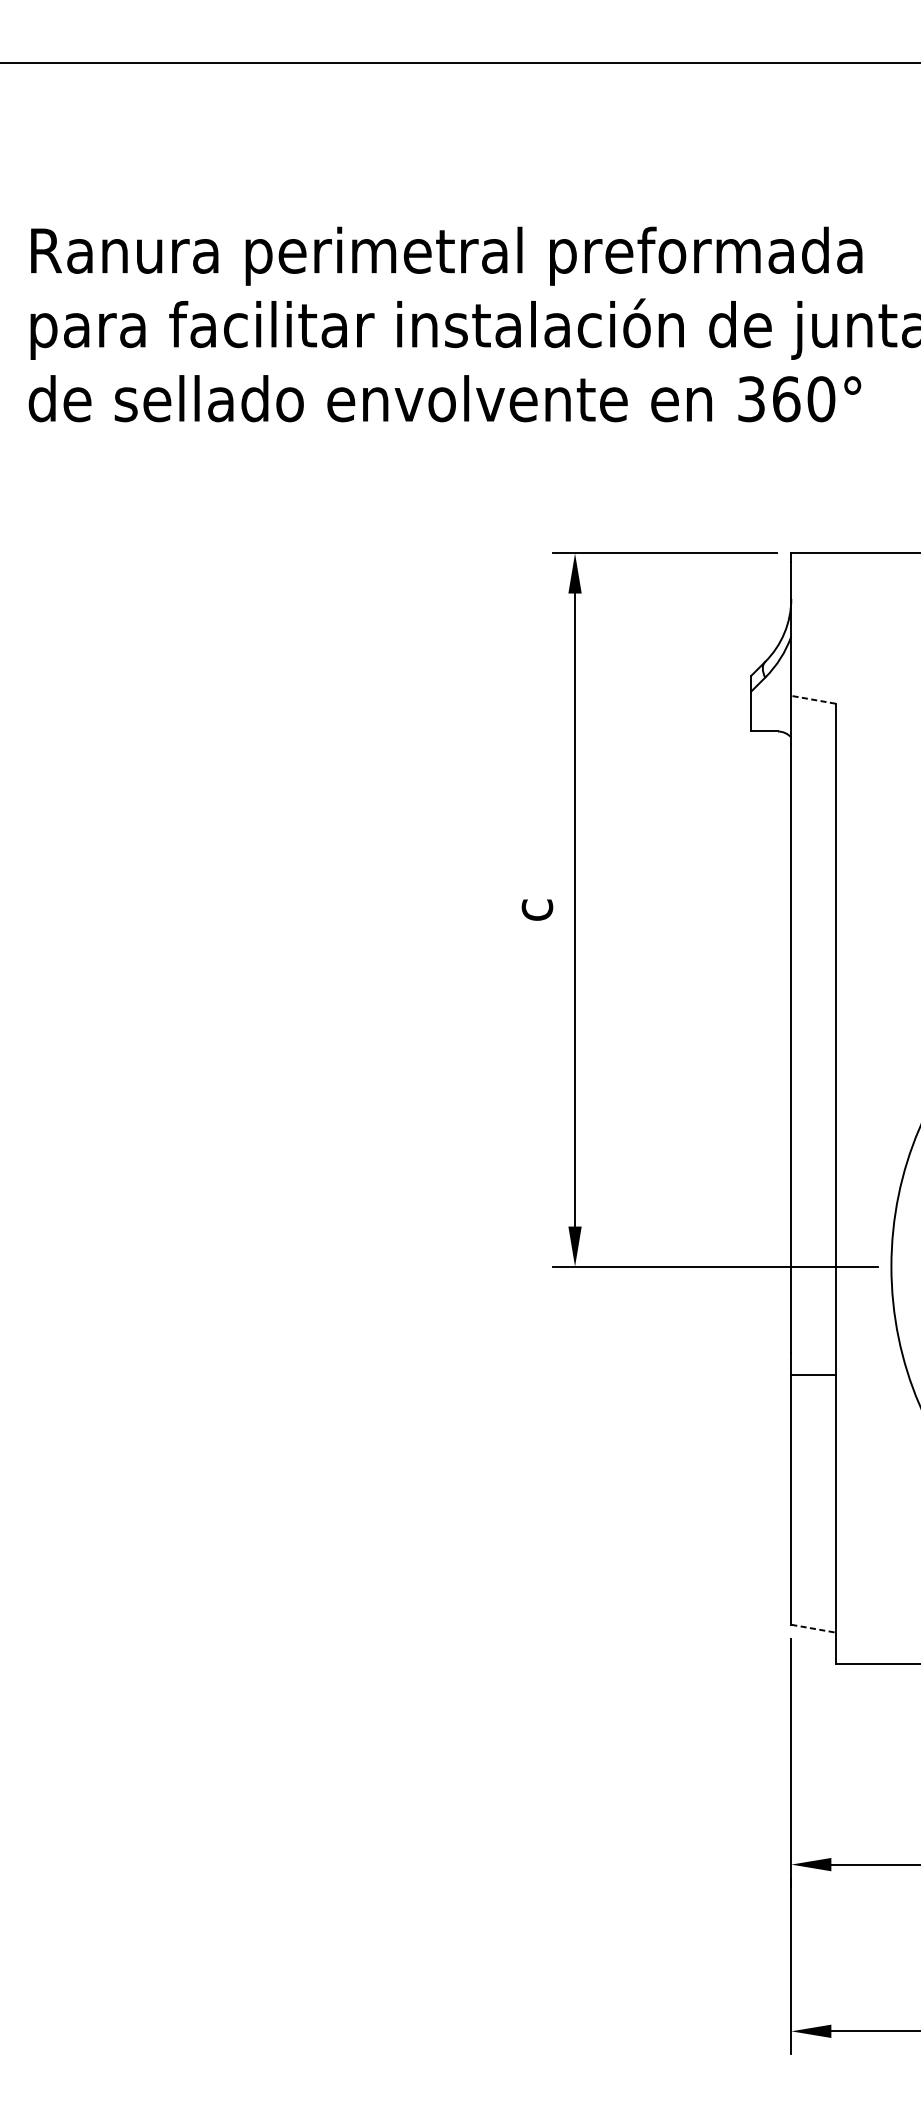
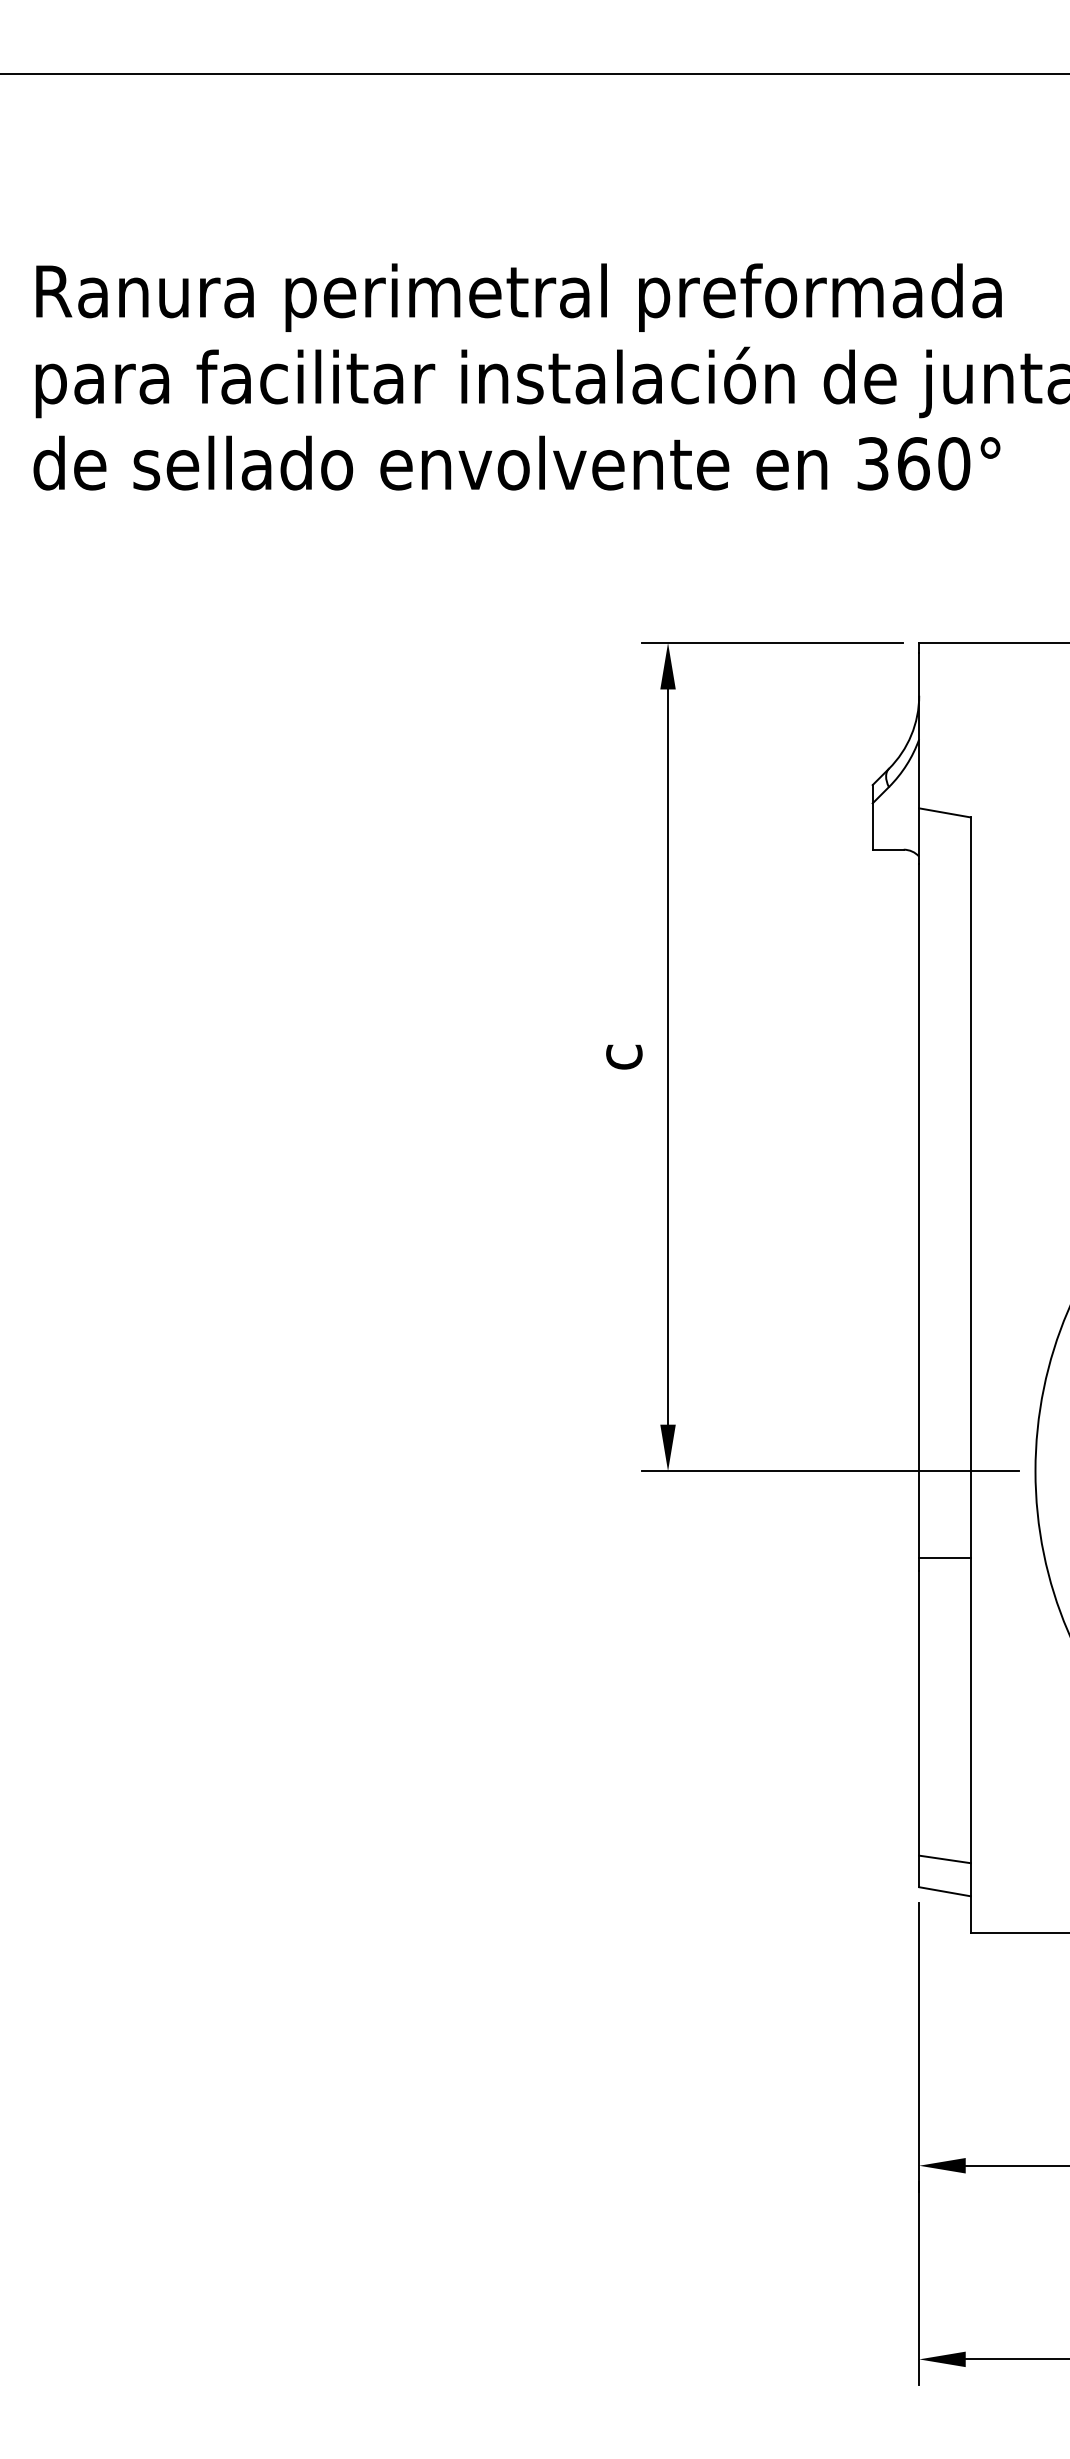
line: (813, 699) -> (944, 812), dashed -> solid
line: (813, 1375) -> (944, 1558), moved
line: (813, 1600) -> (944, 1859), added
line: (813, 1628) -> (945, 1891), dashed -> solid

